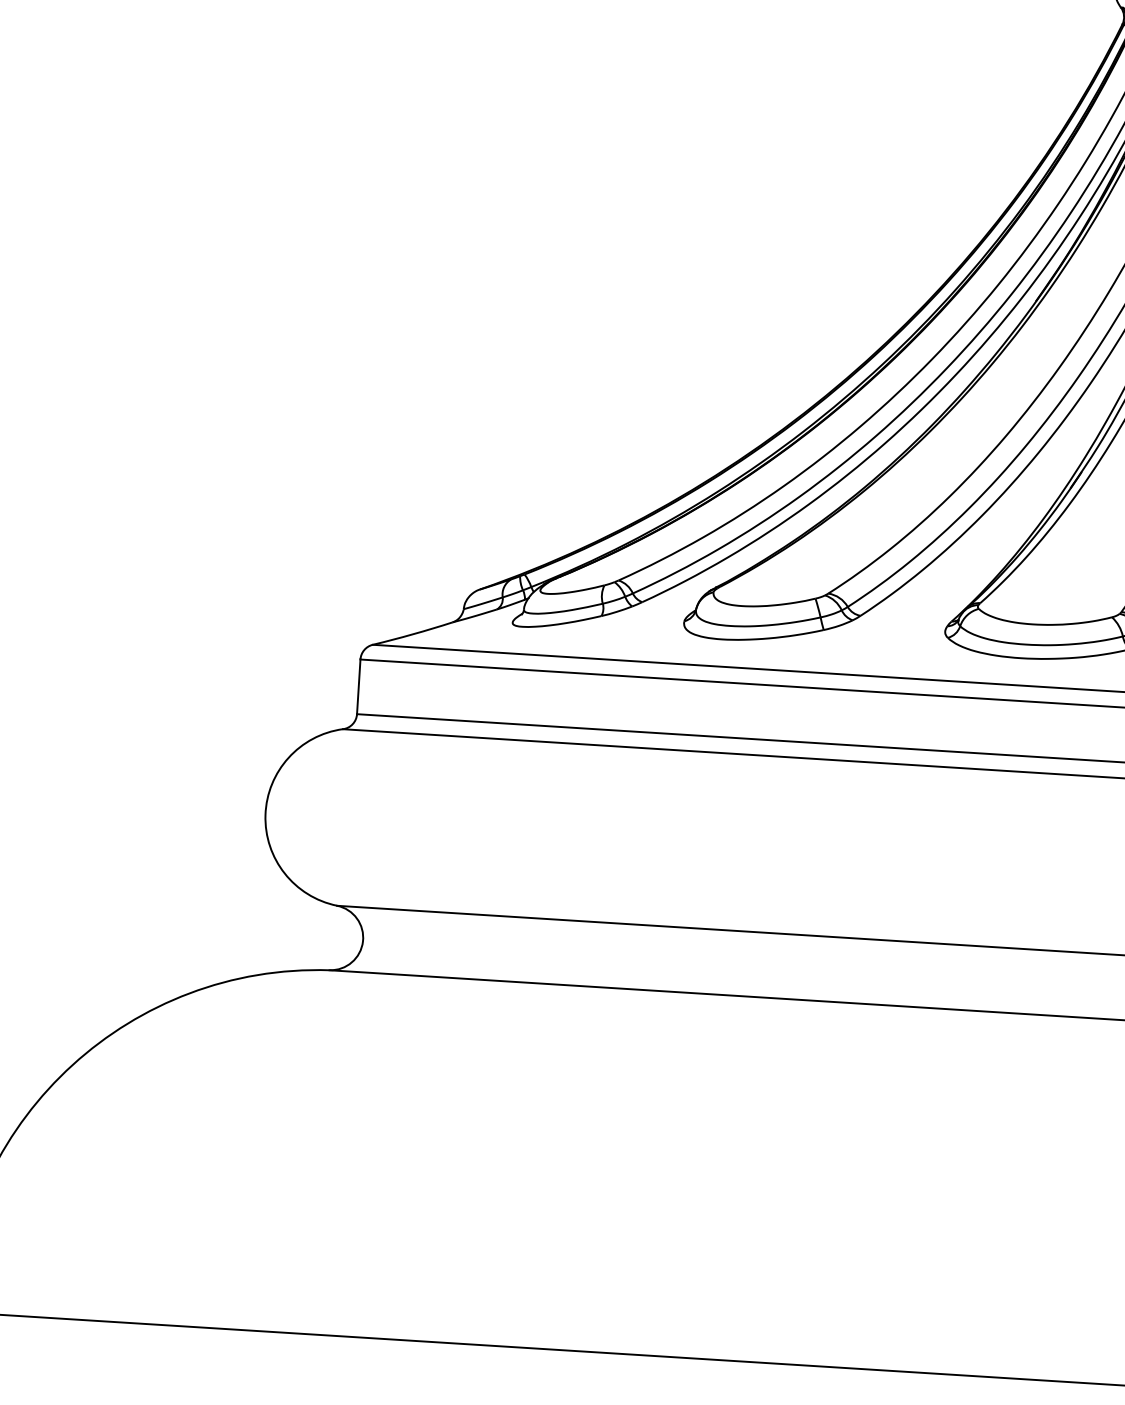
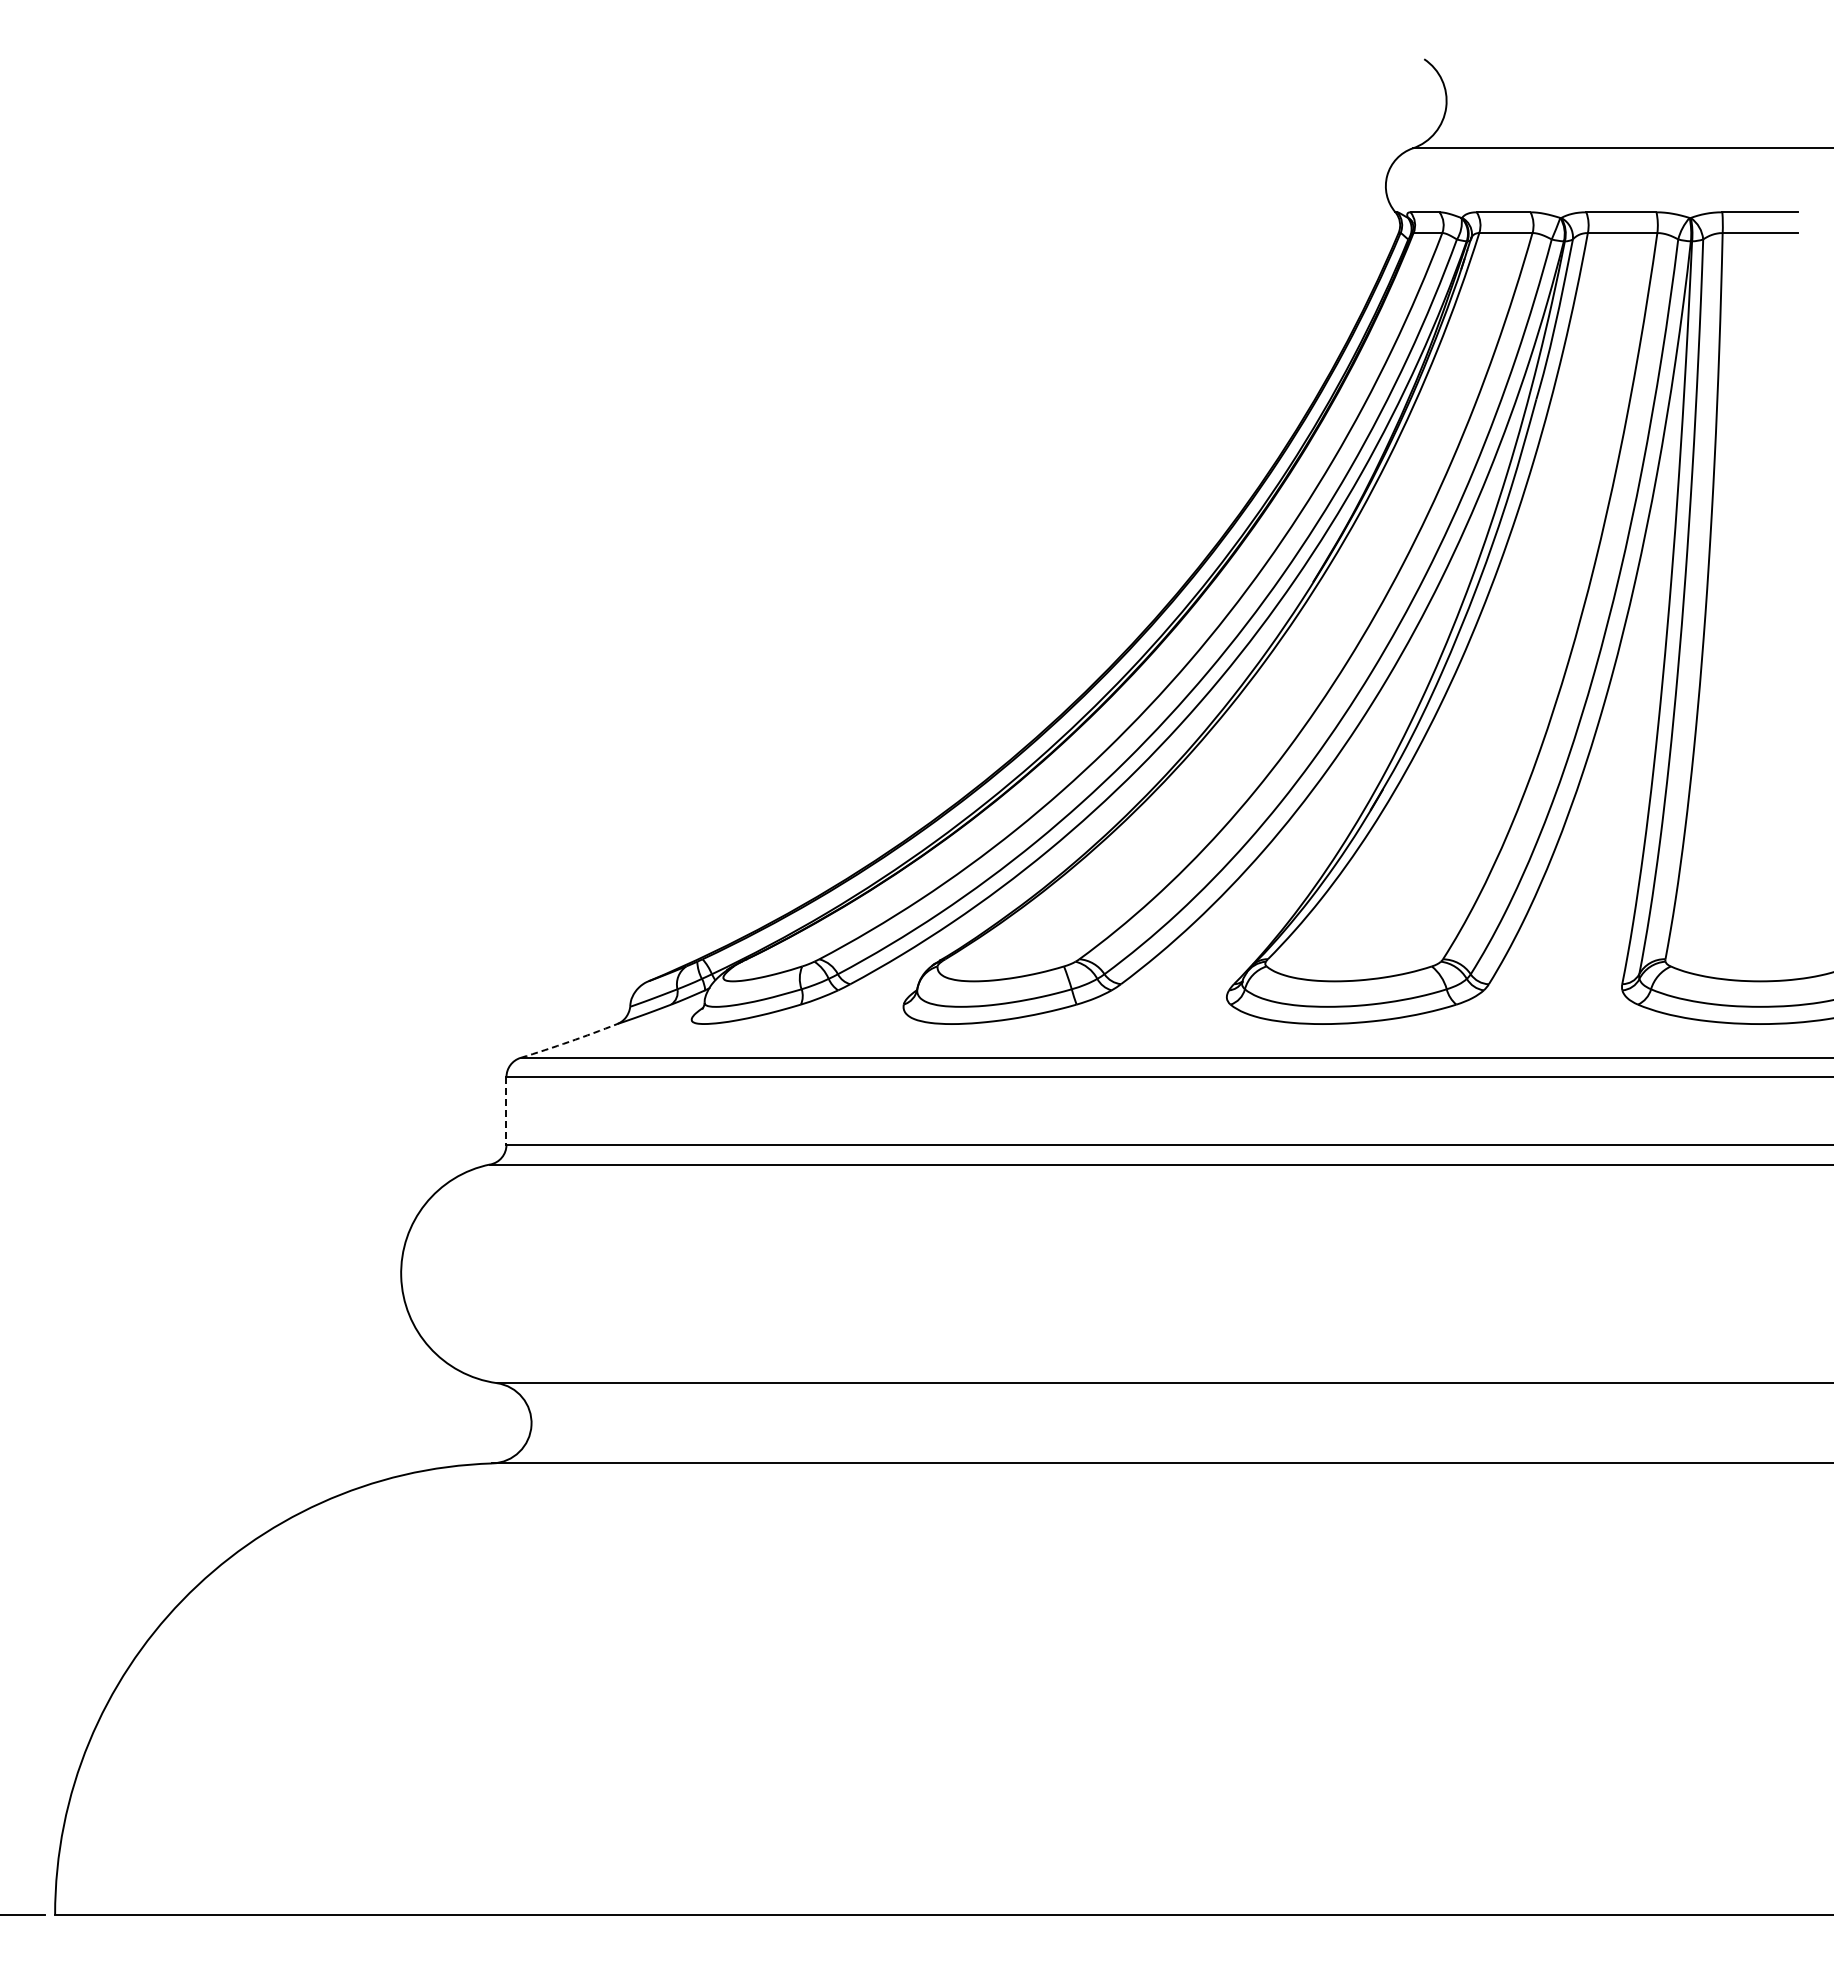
arc: (413, 634) -> (569, 1041), solid -> dashed
line: (358, 686) -> (506, 1110), solid -> dashed

